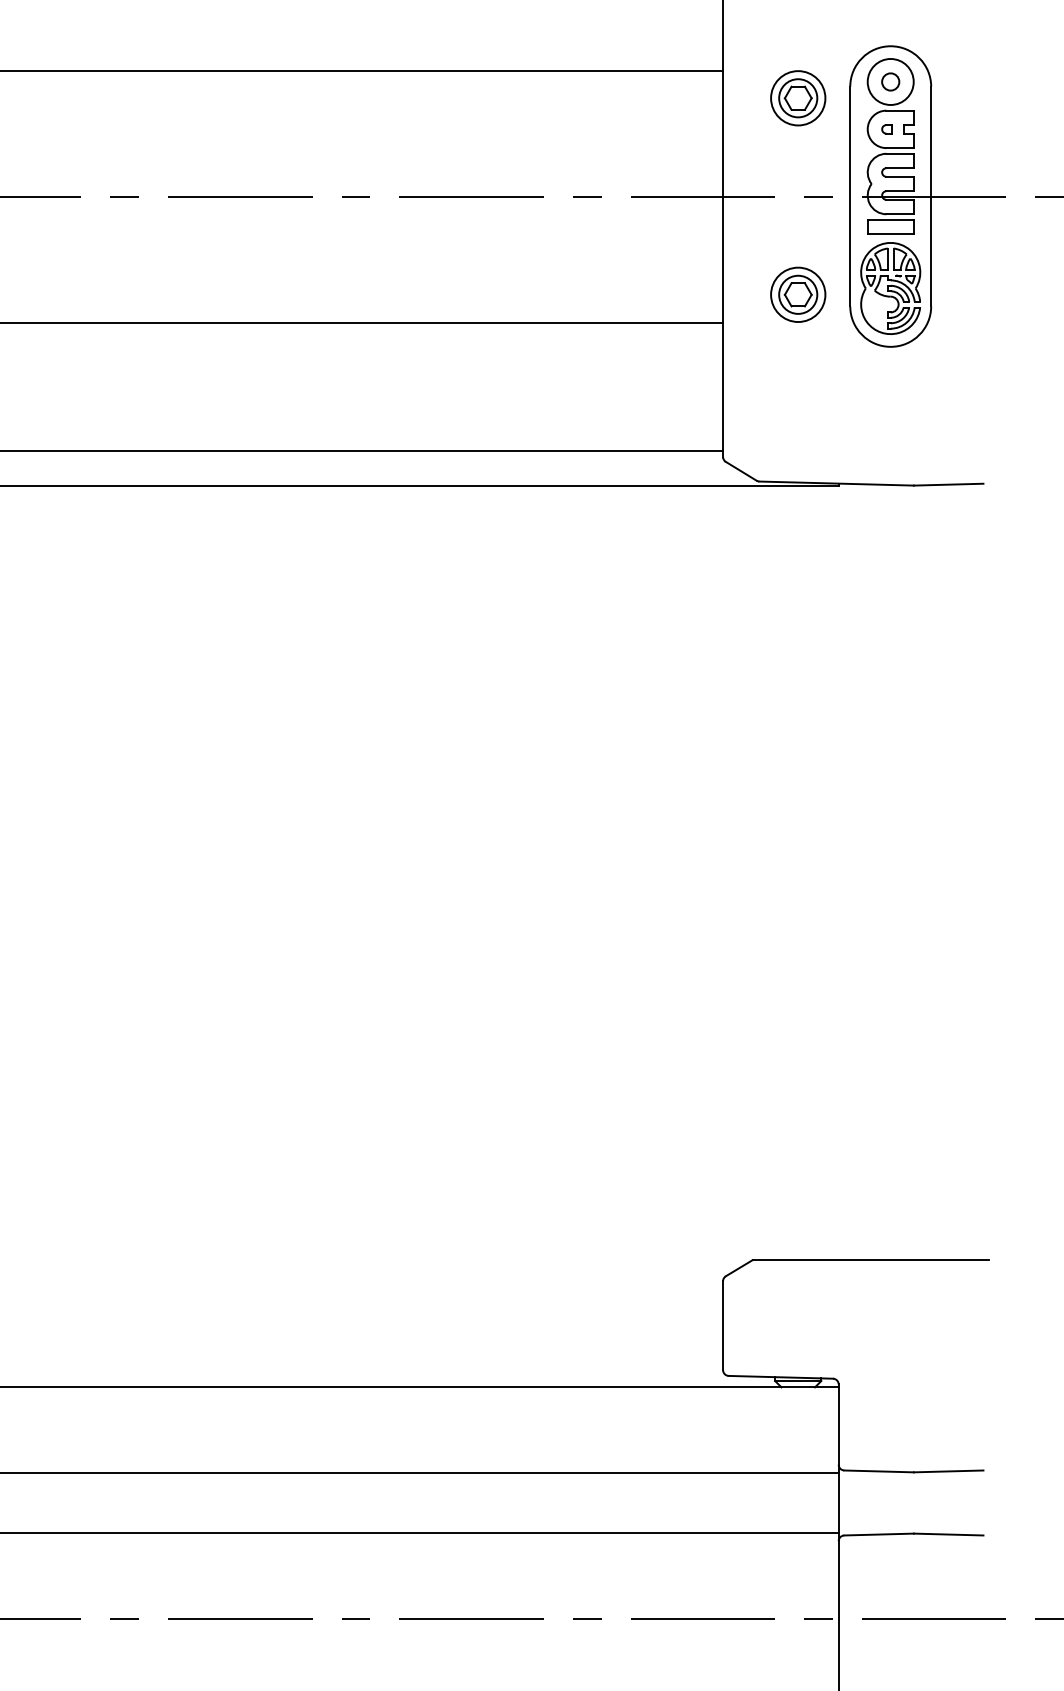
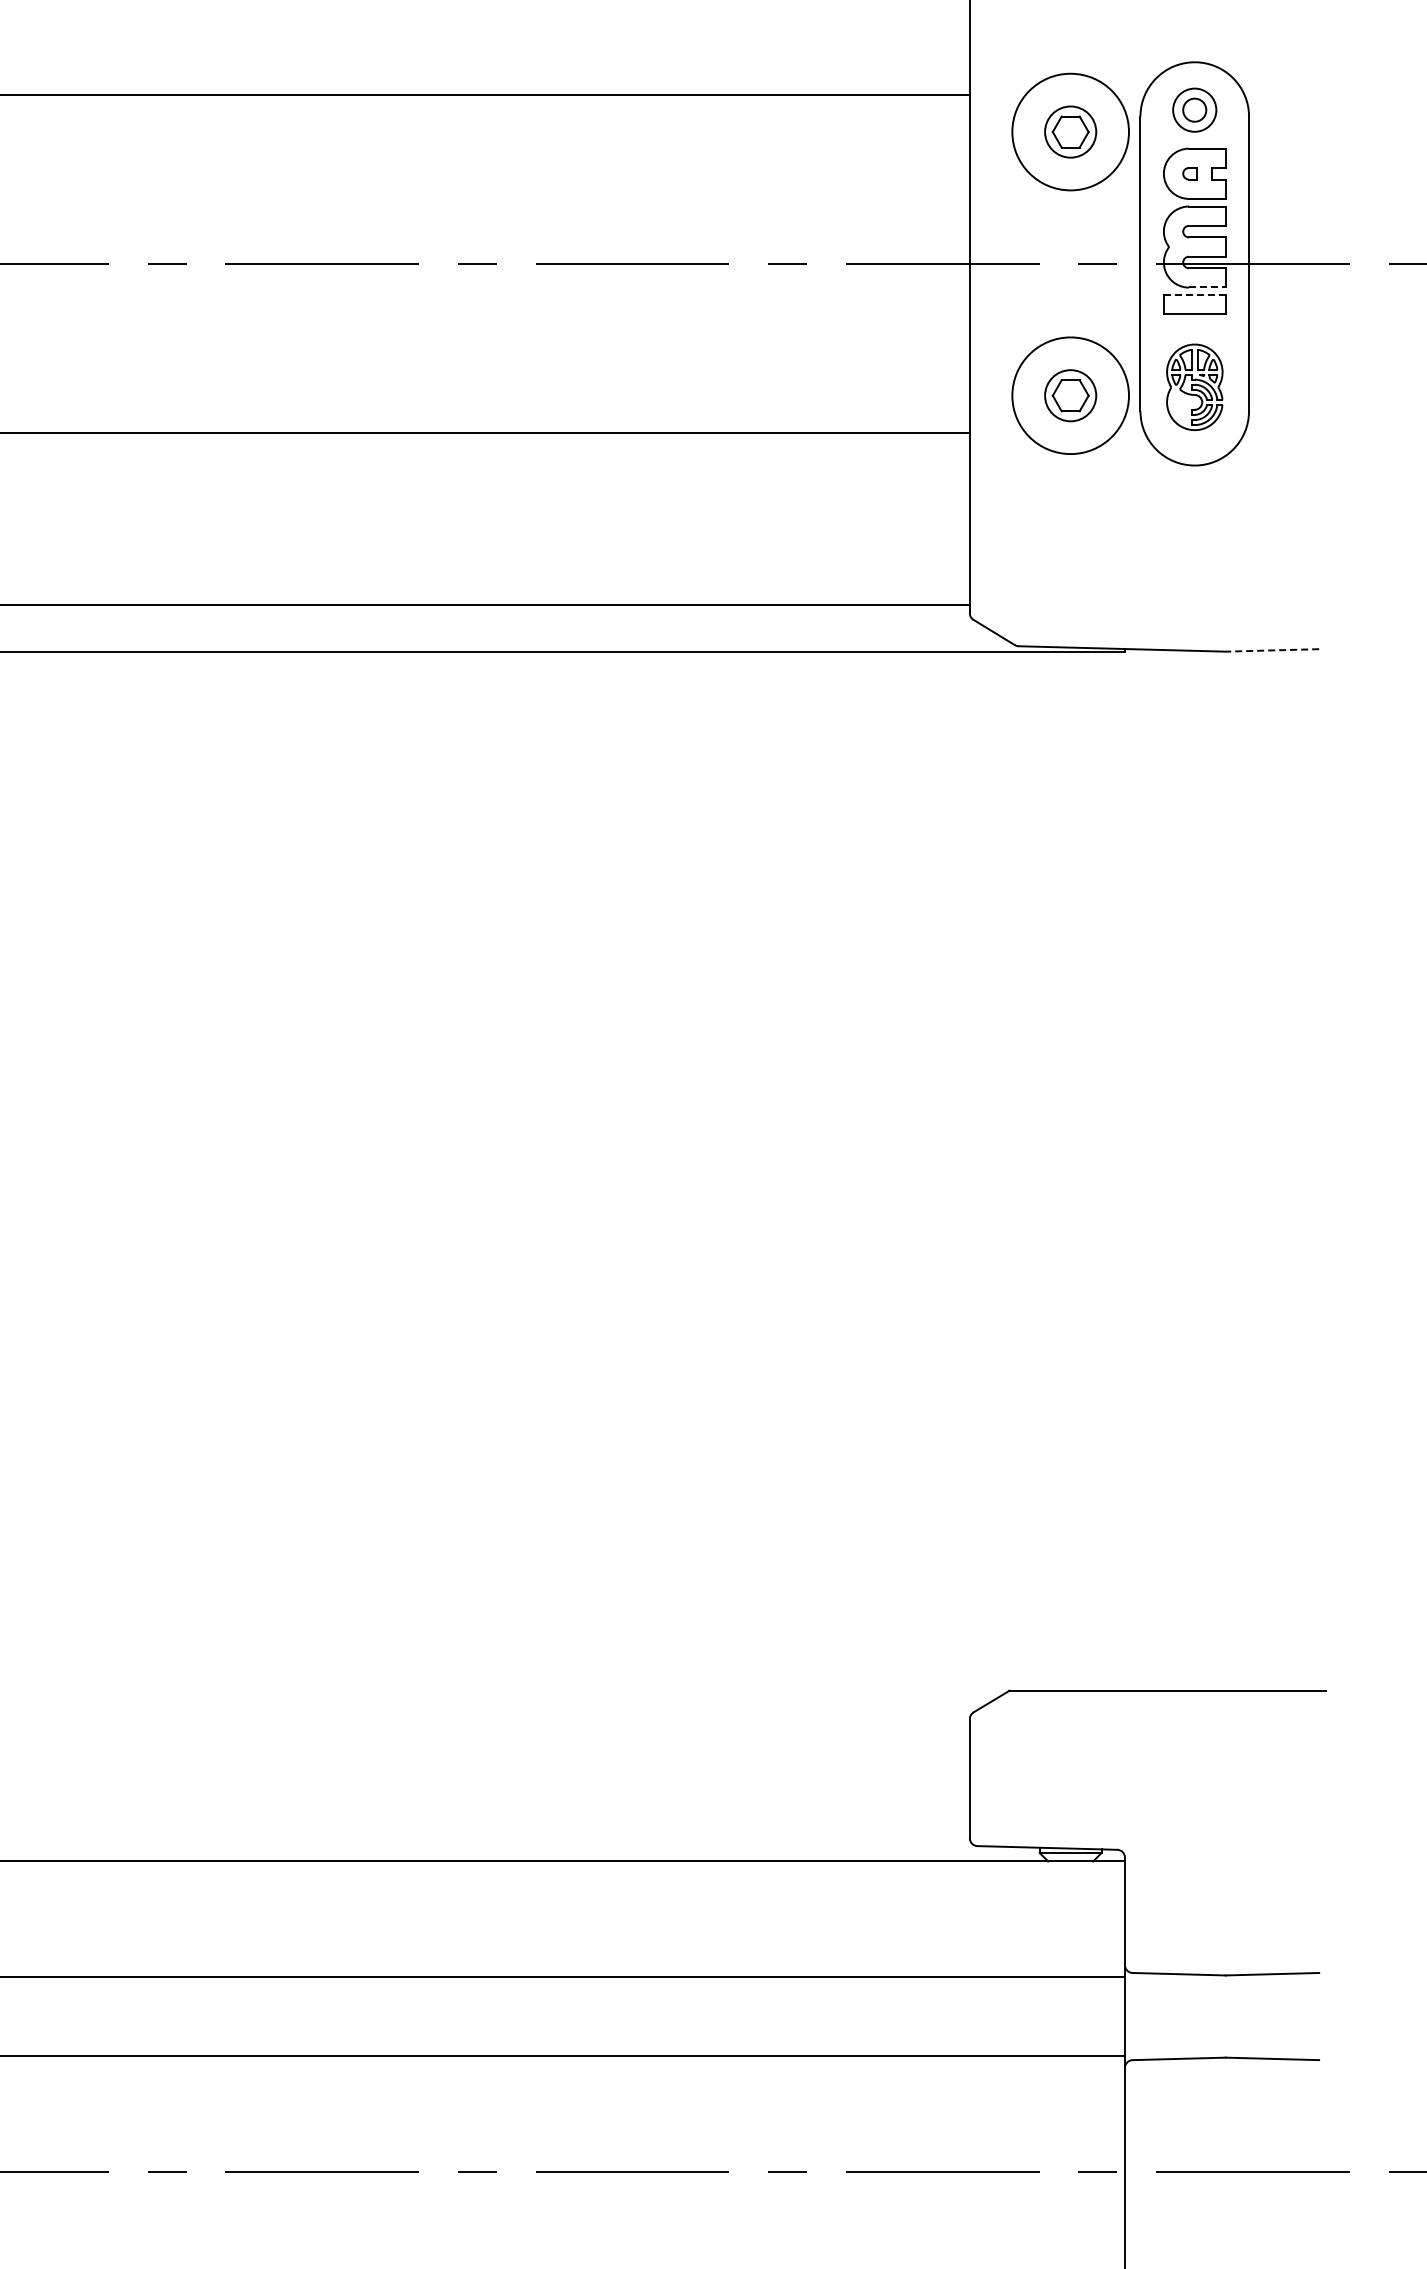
circle: (890, 82) -> (1194, 110), size x0.7
circle: (798, 97) -> (1070, 131), size x1.6
line: (900, 214) -> (1207, 287), solid -> dashed
line: (890, 220) -> (1194, 295), solid -> dashed
part: (890, 288) -> (1194, 387), size x0.7
circle: (798, 294) -> (1070, 395), size x1.6
line: (948, 484) -> (1272, 650), solid -> dashed

